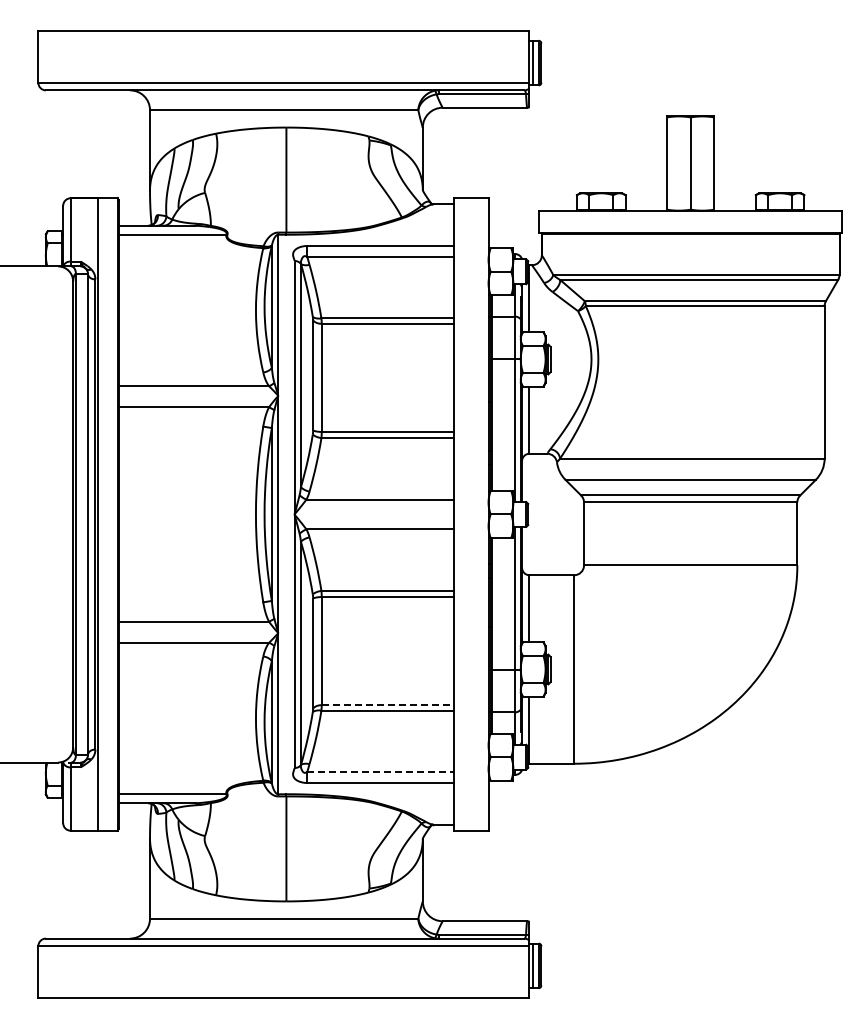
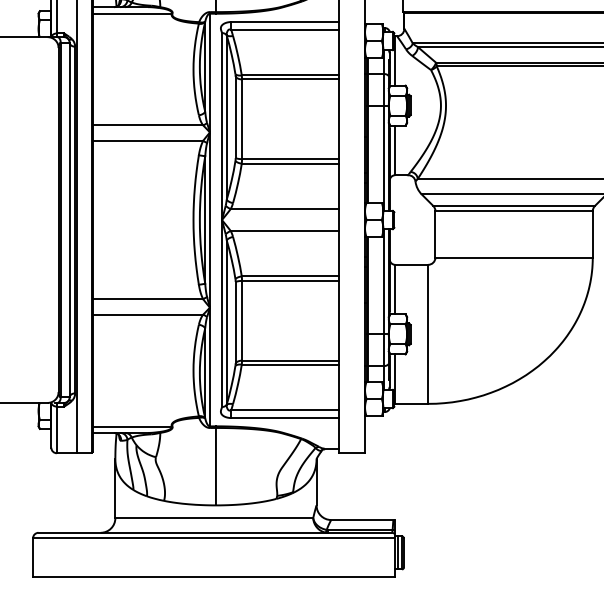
line: (388, 705) -> (291, 360), dashed -> solid
line: (381, 772) -> (286, 410), dashed -> solid

